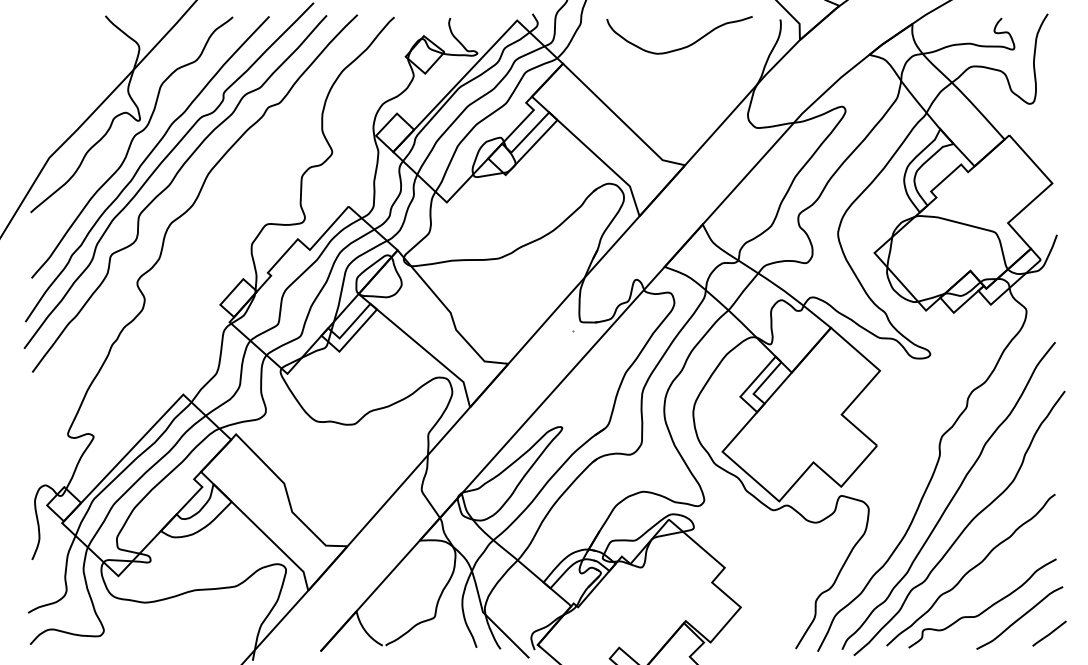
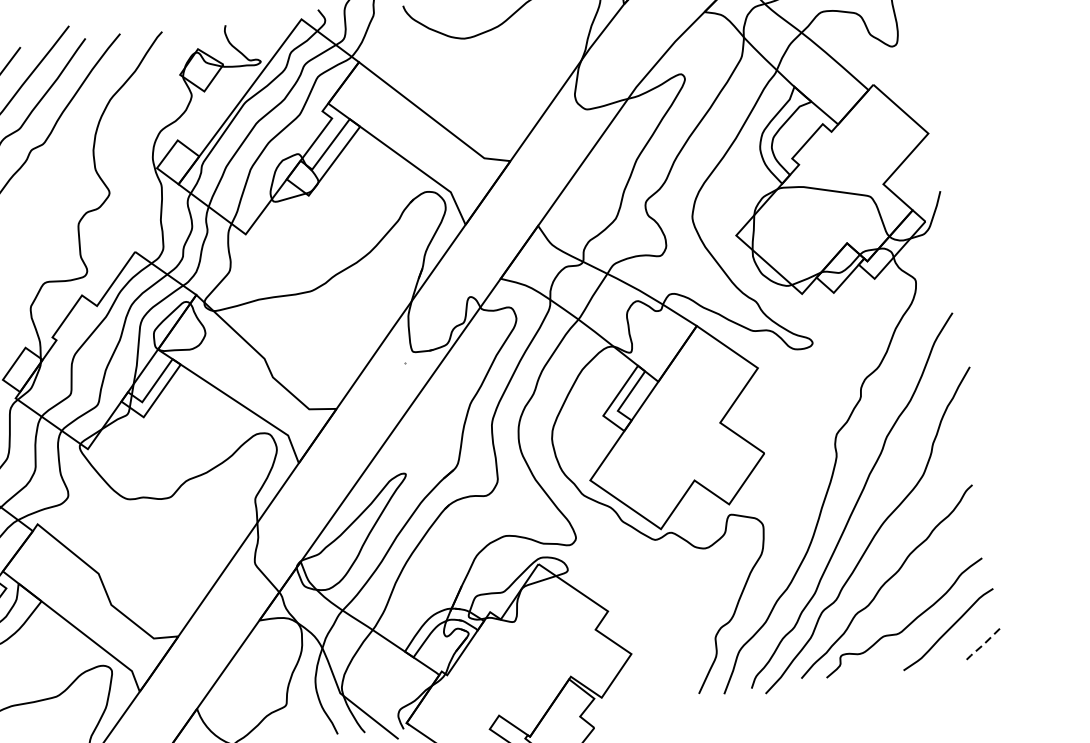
line: (1049, 634) -> (984, 644), solid -> dashed

